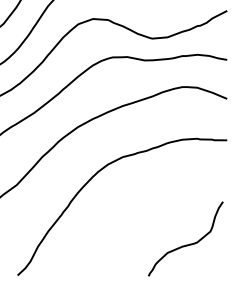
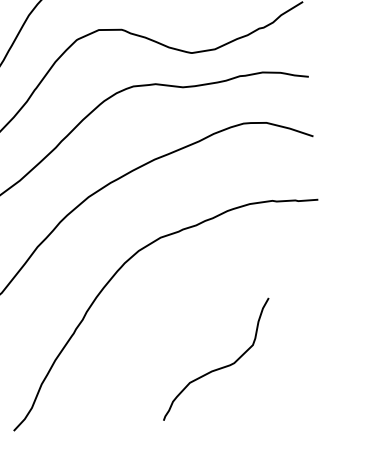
curve: (186, 244) -> (217, 367), moved

